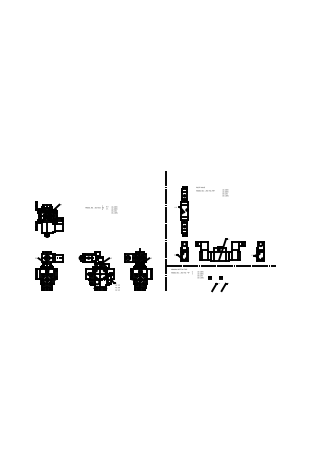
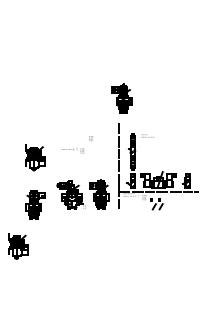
part: (169, 136) -> (122, 98), added
text: (224, 192) -> (90, 138), moved
part: (49, 270) -> (35, 204), moved
part: (25, 342) -> (18, 246), added

